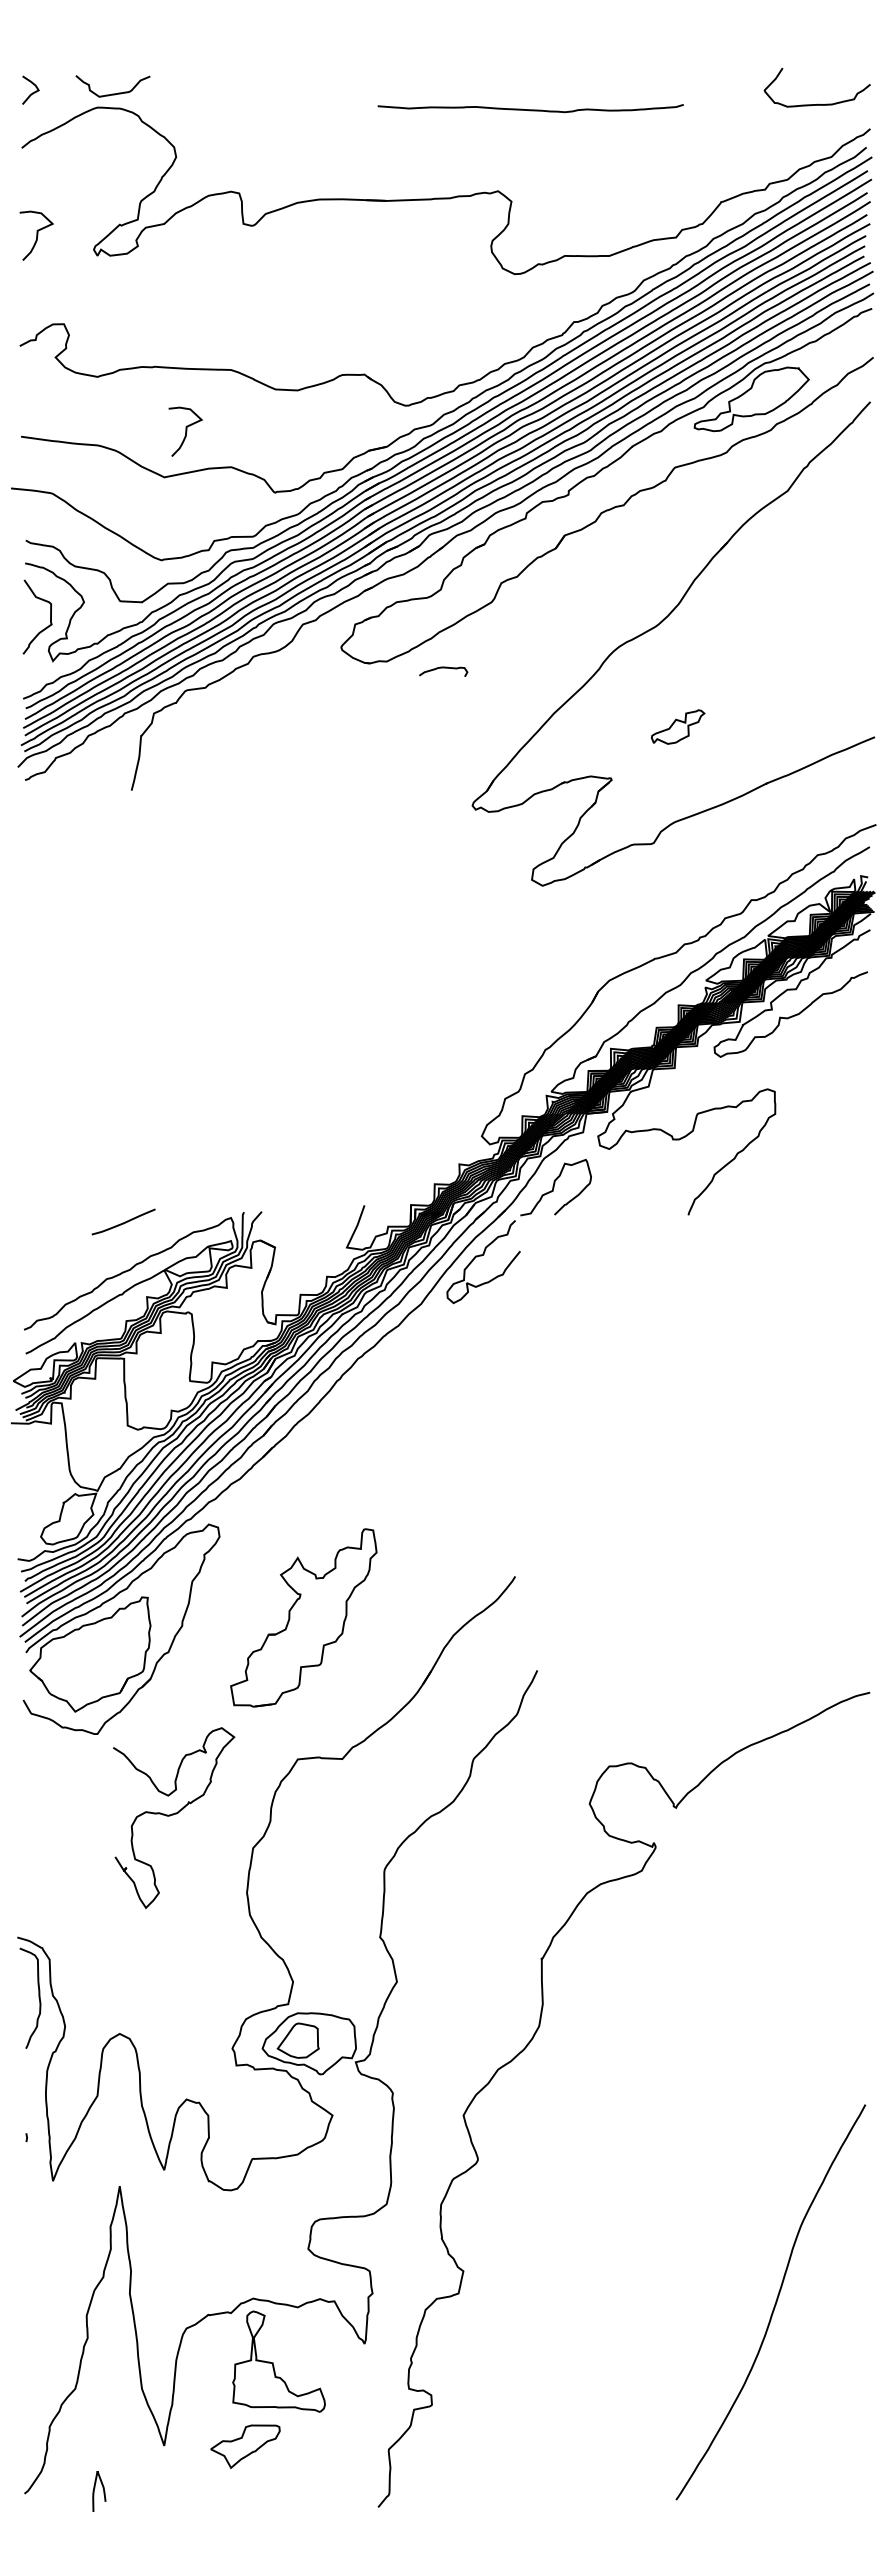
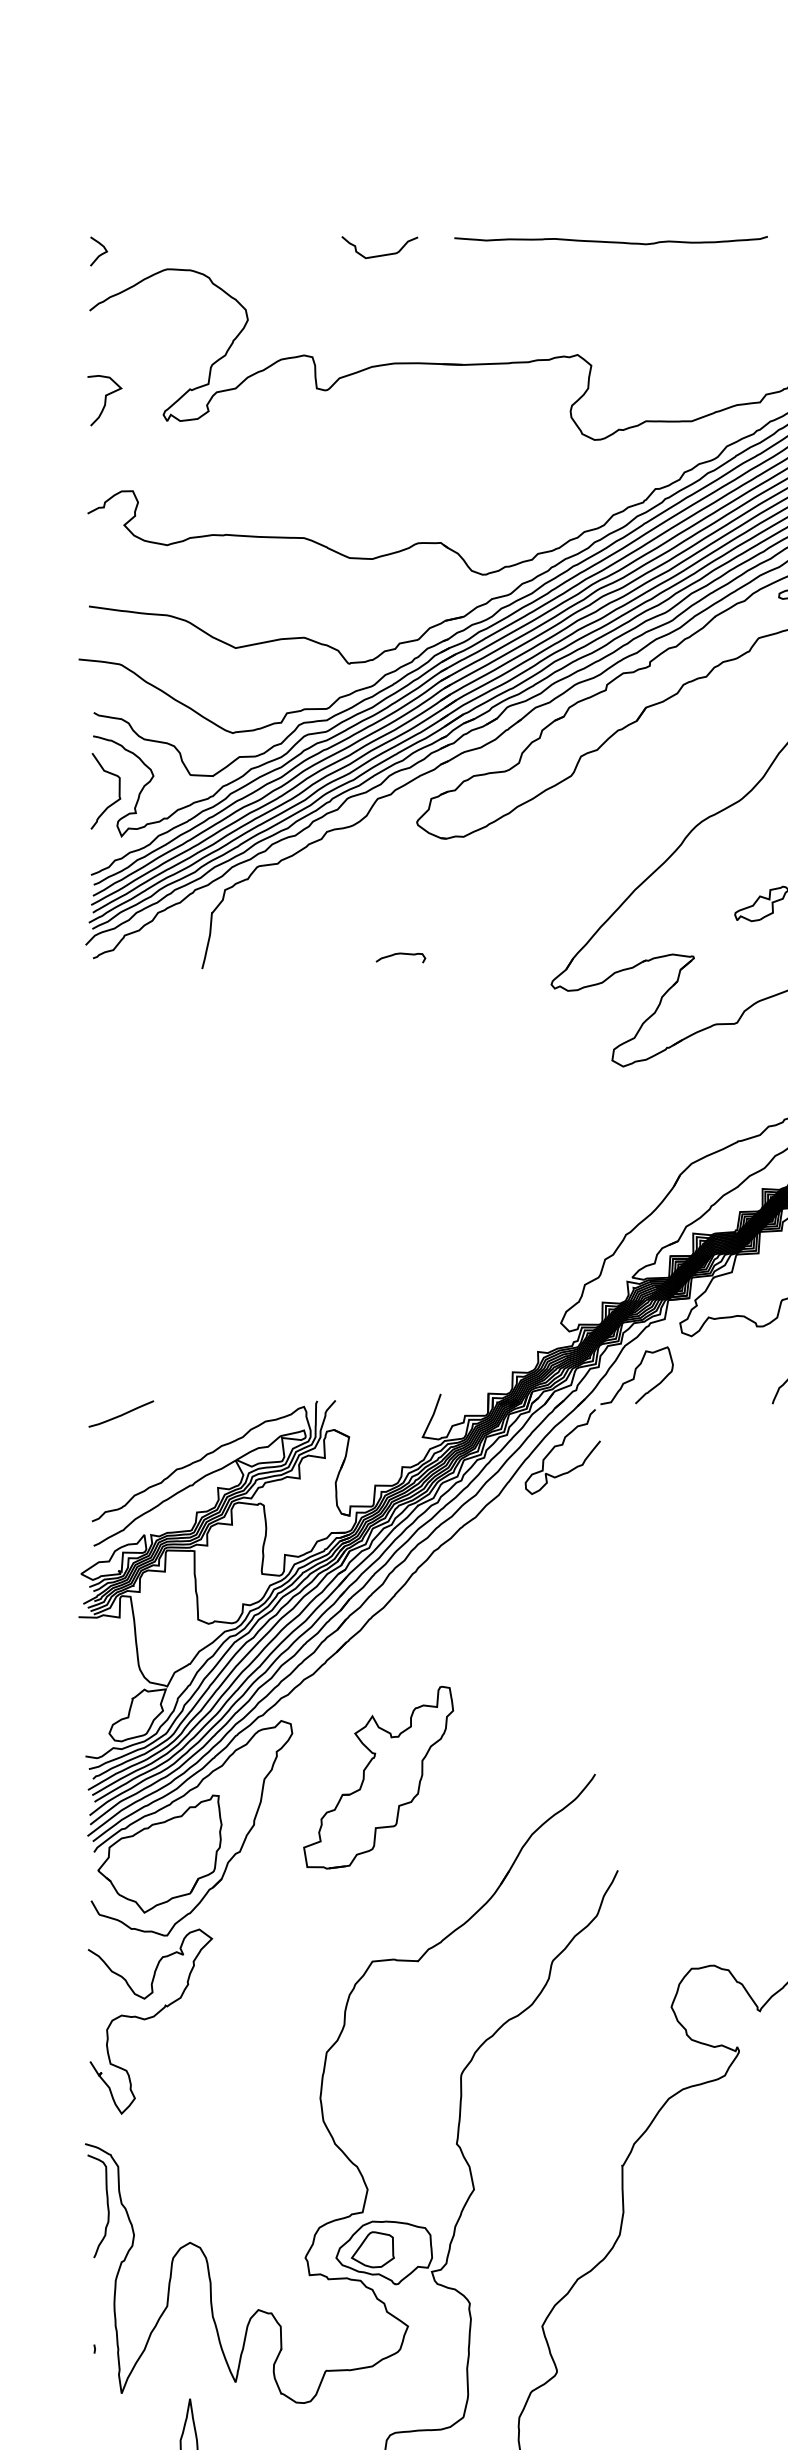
curve: (112, 93) -> (379, 254), moved
curve: (530, 109) -> (610, 241), moved
curve: (185, 431) -> (257, 601), removed
curve: (443, 668) -> (400, 954), moved
curve: (123, 1222) -> (121, 1414), moved
part: (303, 1617) -> (378, 1777), moved
curve: (173, 1815) -> (149, 2019), moved

